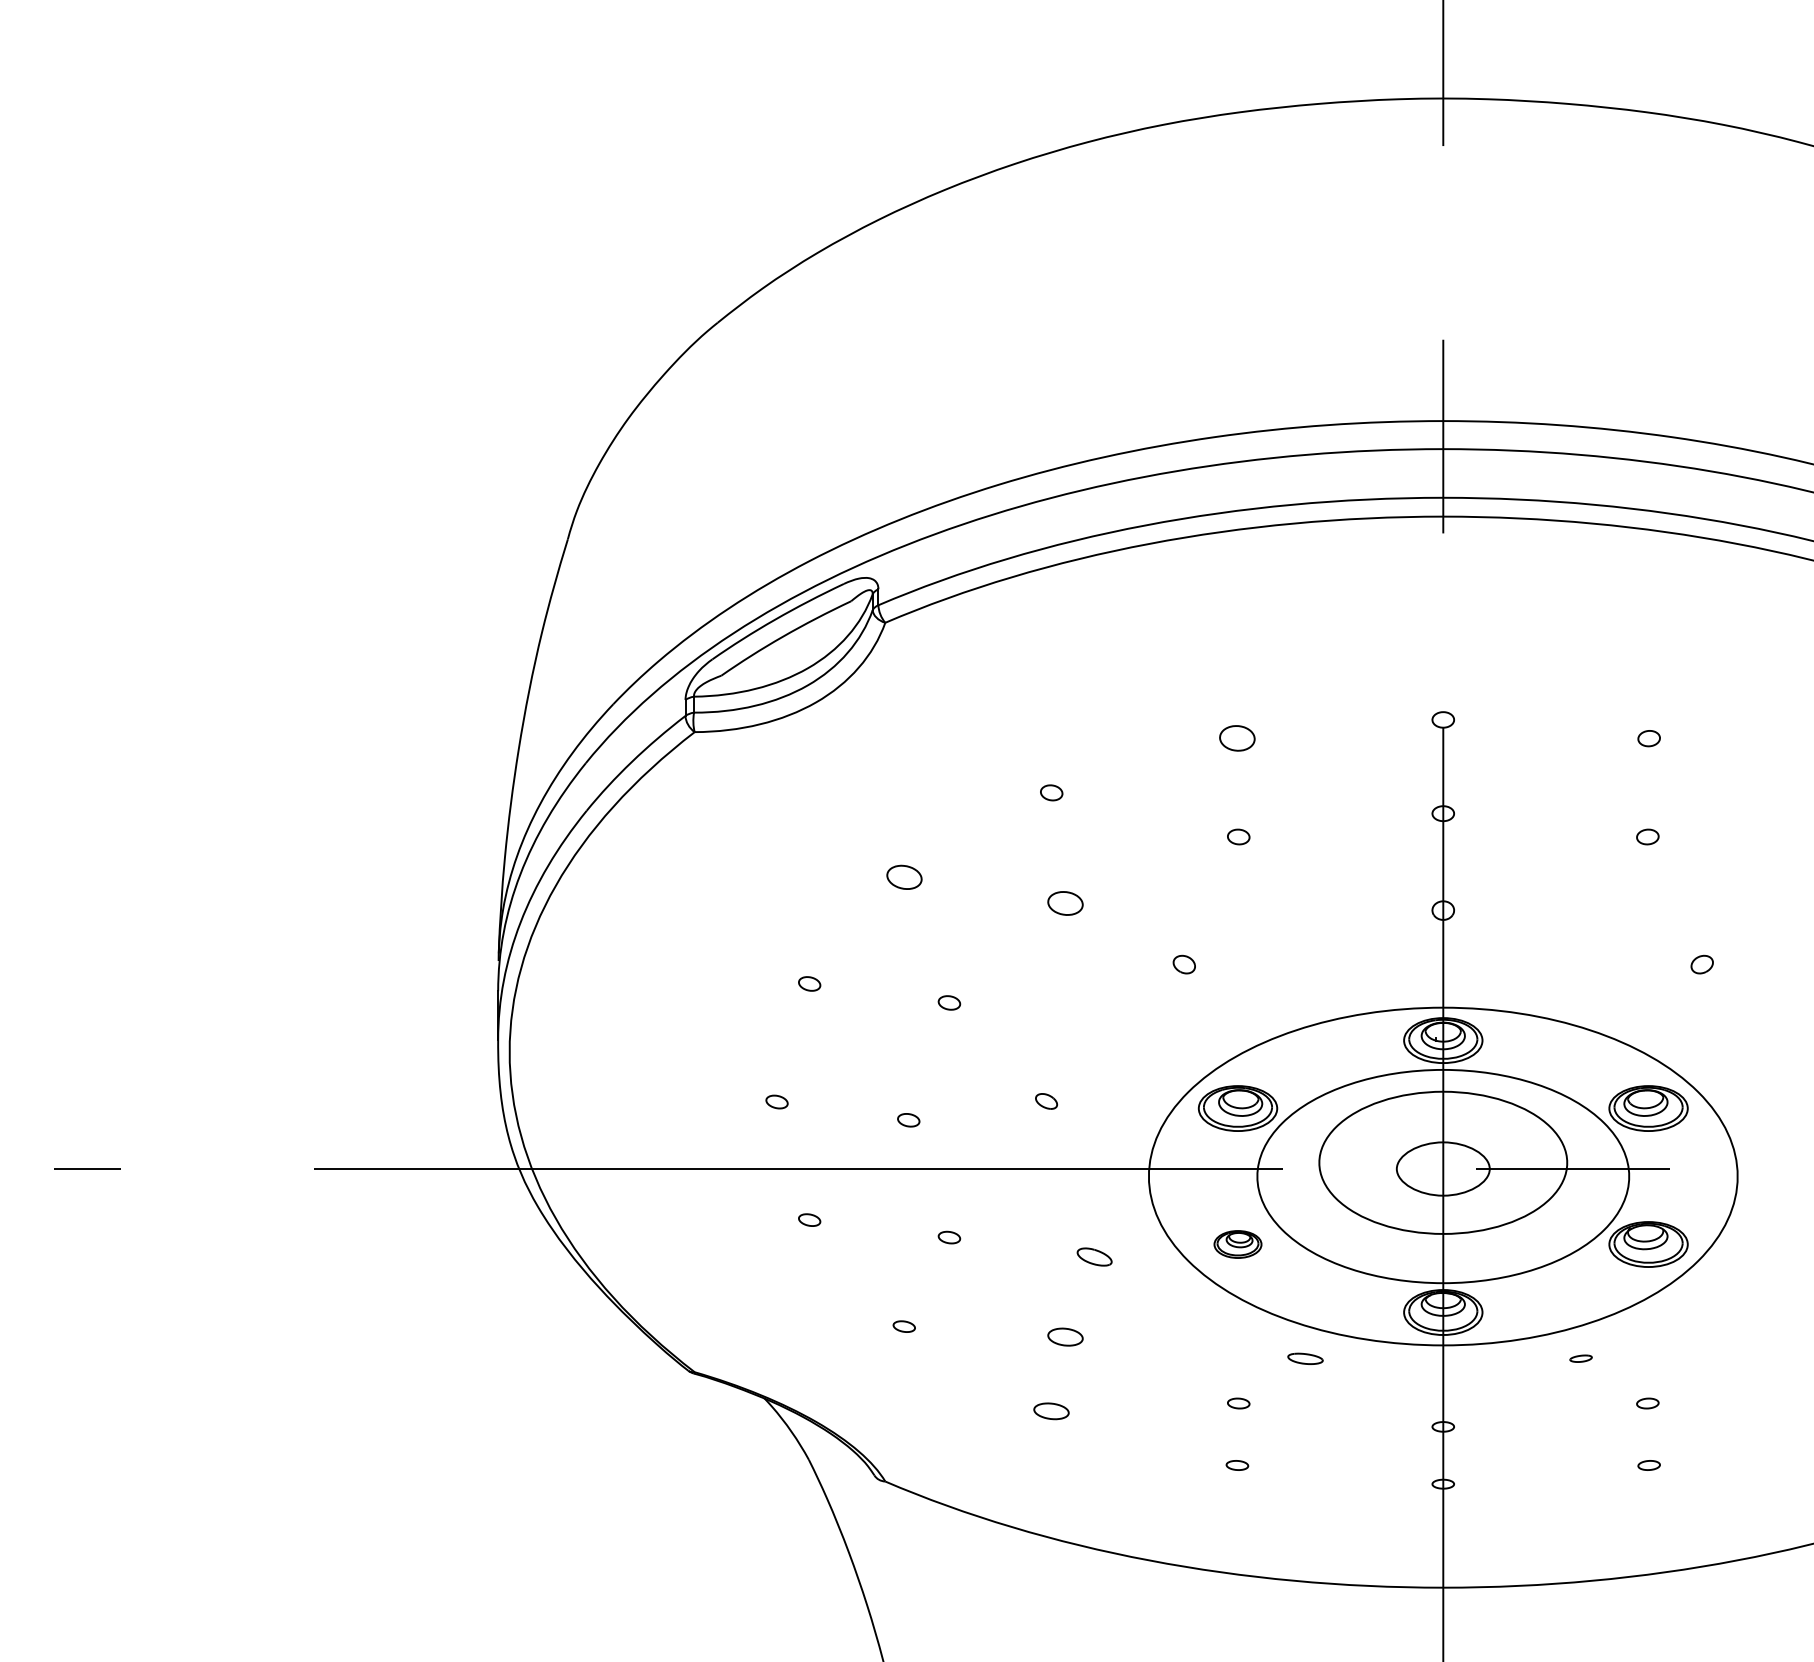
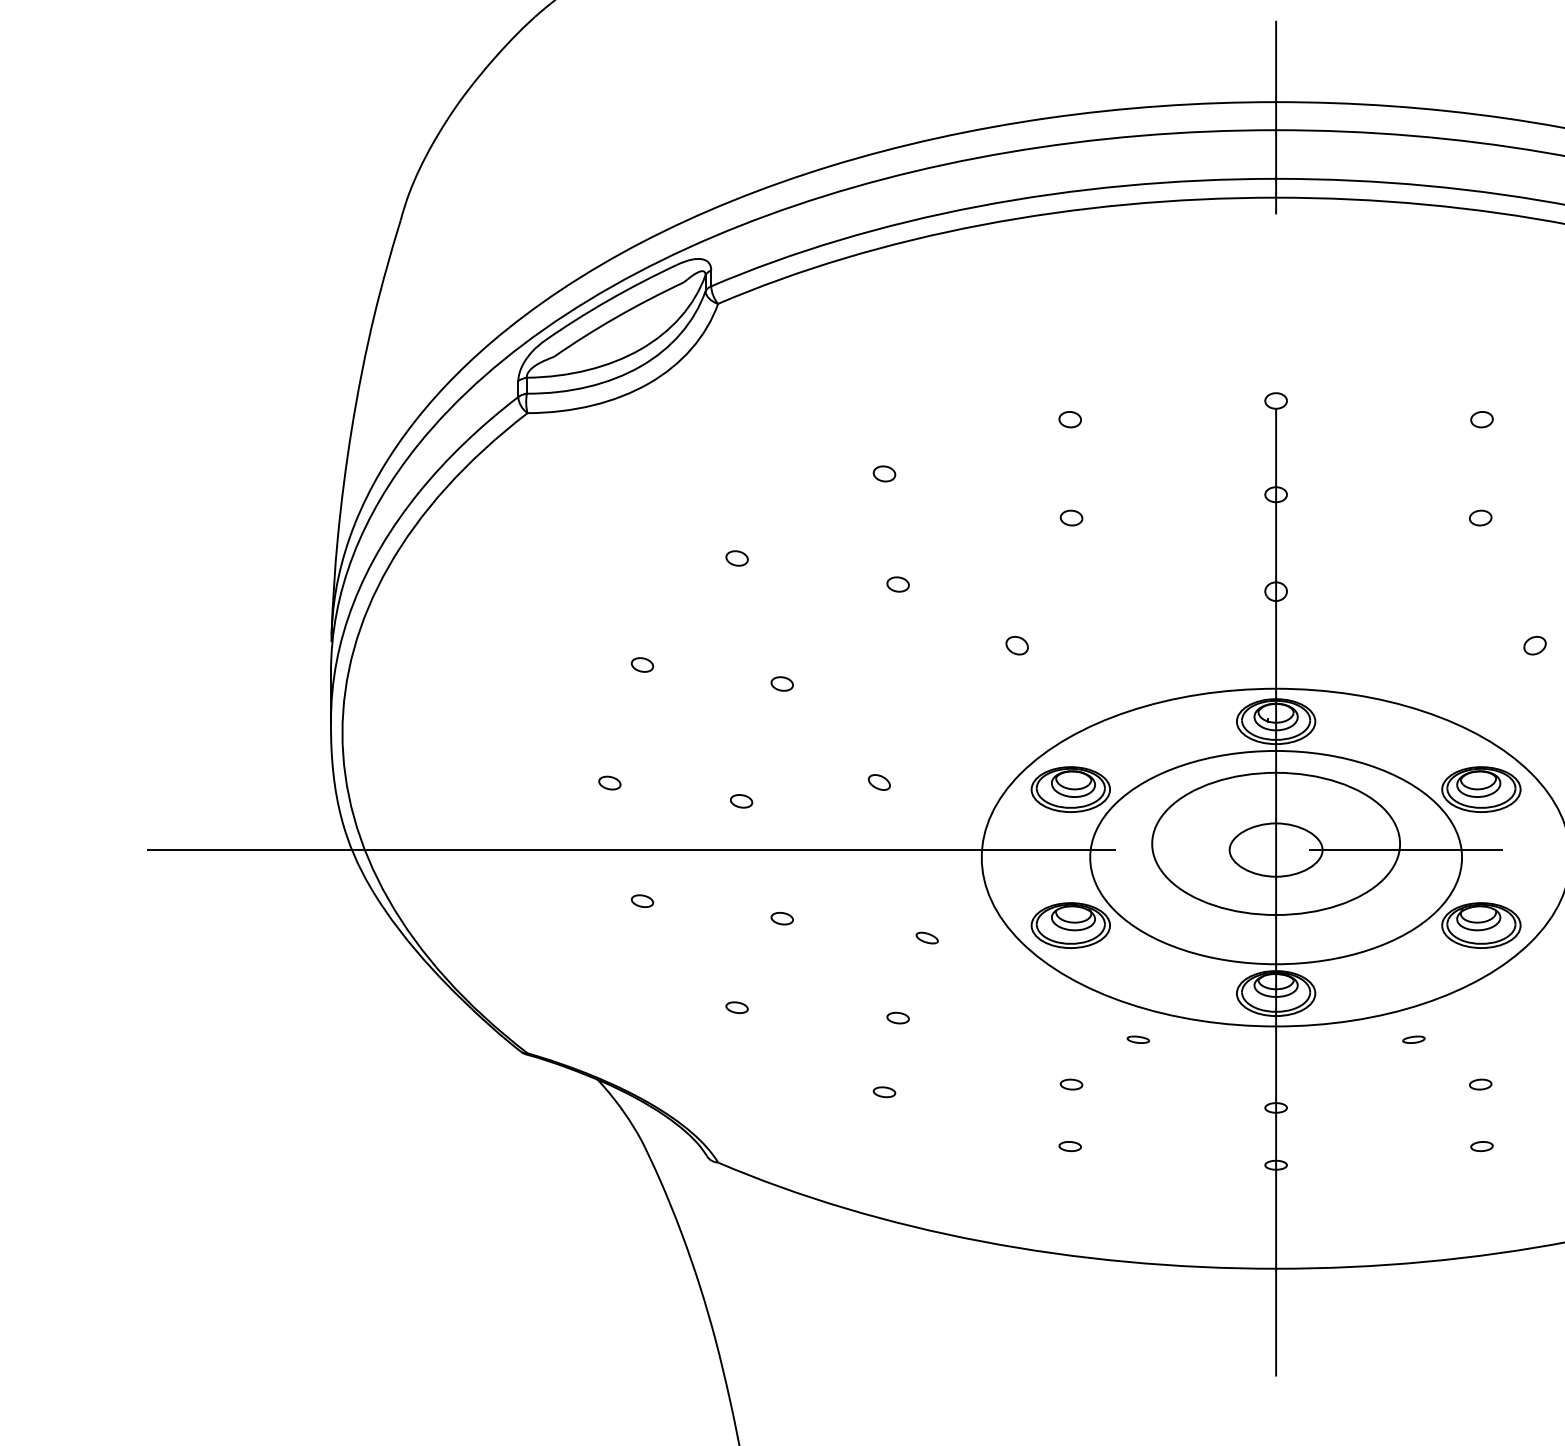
part: (1237, 738) -> (1070, 419), size x0.62
part: (903, 877) -> (736, 558), size x0.62
part: (1064, 903) -> (897, 584), size x0.62
part: (1237, 1244) -> (1070, 925), size x1.67
part: (1093, 1256) -> (926, 937), size x0.62
part: (1064, 1336) -> (897, 1017), size x0.62
part: (1305, 1358) -> (1138, 1039), size x0.62
part: (1051, 1410) -> (884, 1091), size x0.62

